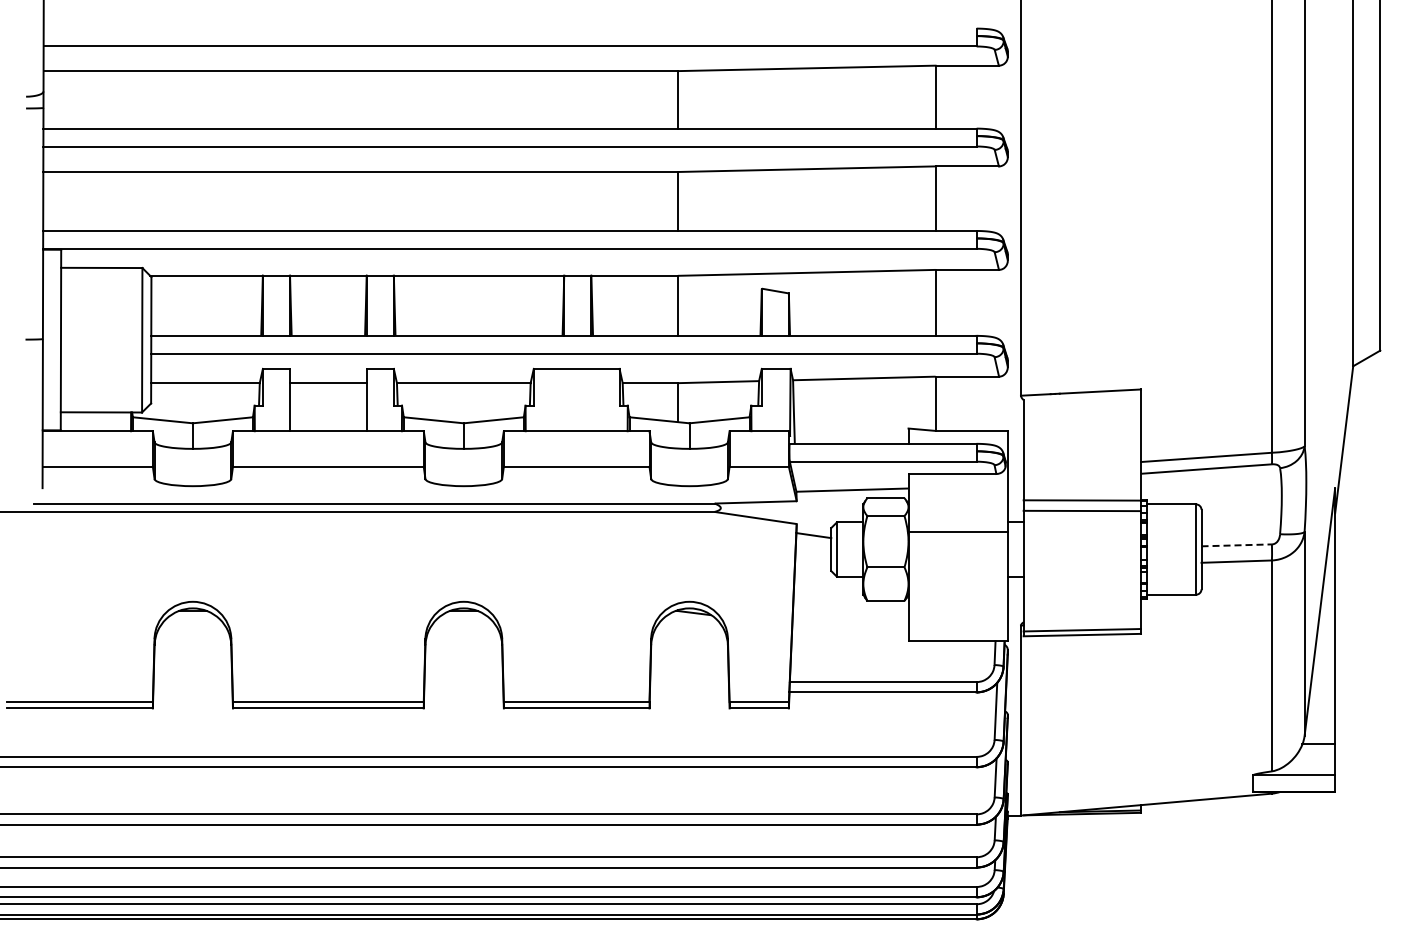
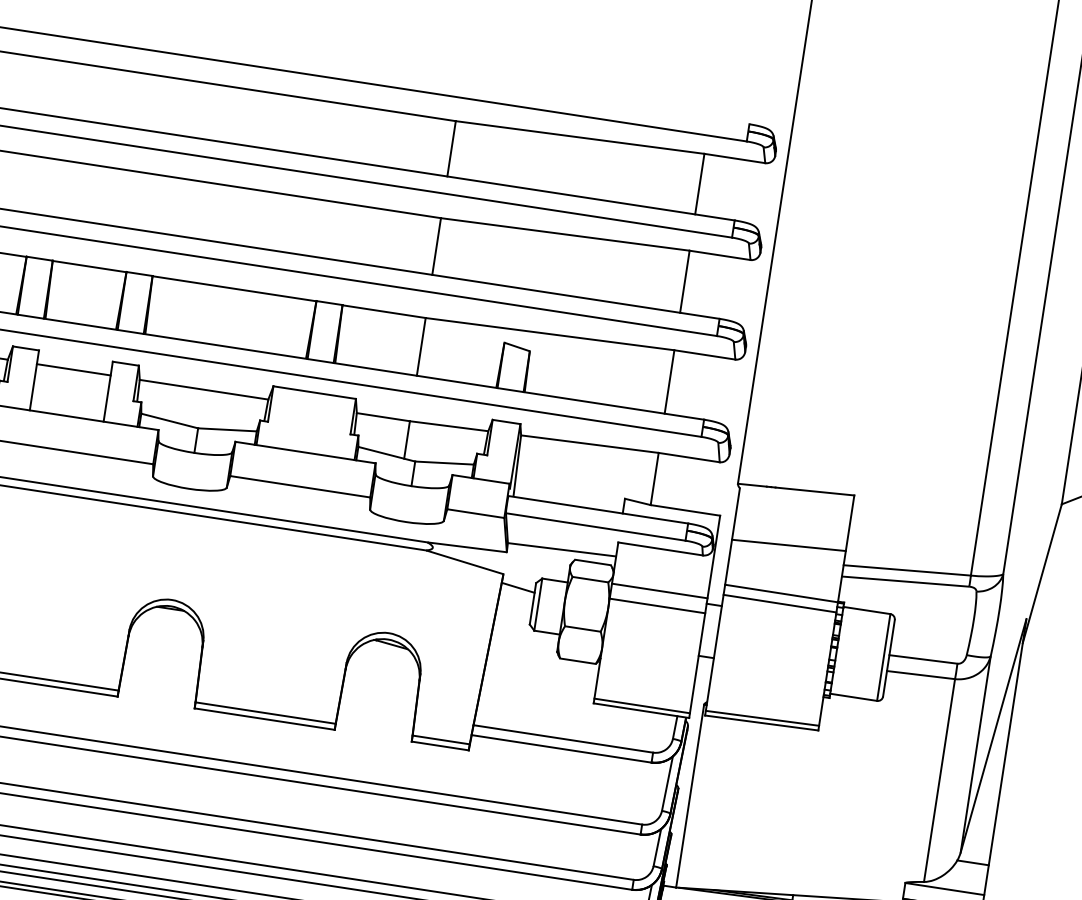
line: (1082, 450) -> (789, 545), added
line: (957, 516) -> (659, 590), added
line: (1237, 545) -> (924, 659), dashed -> solid
line: (957, 636) -> (641, 705), added

